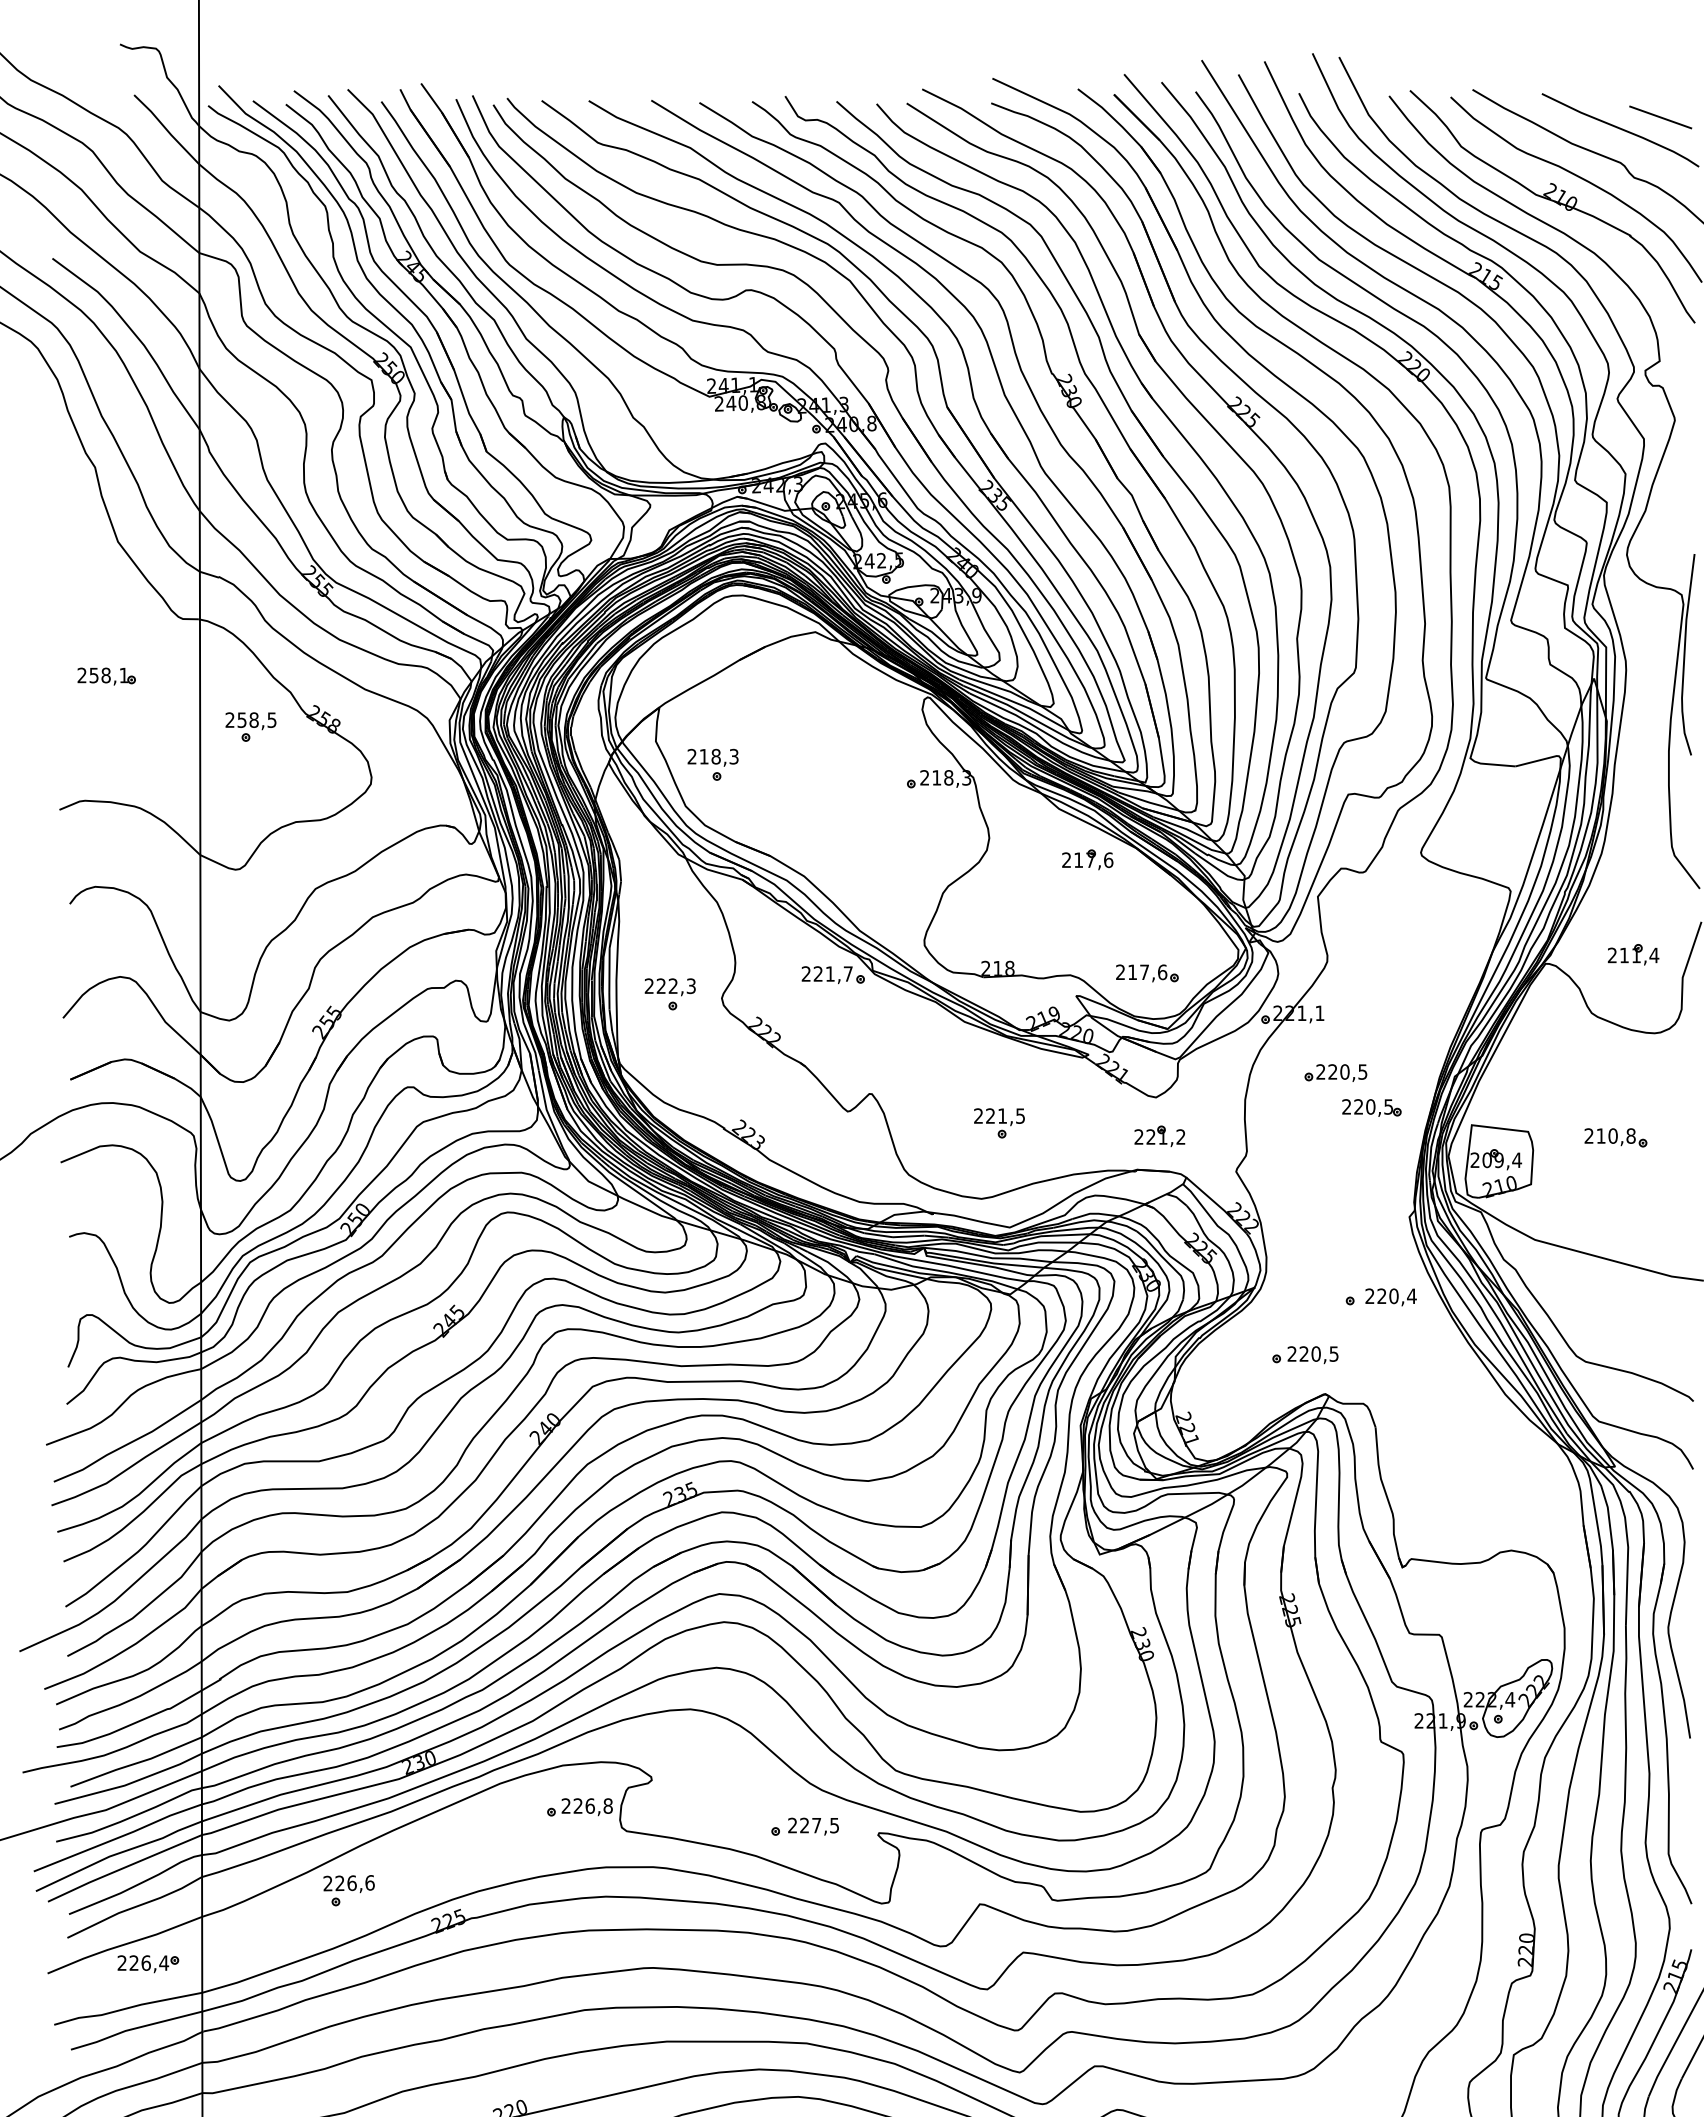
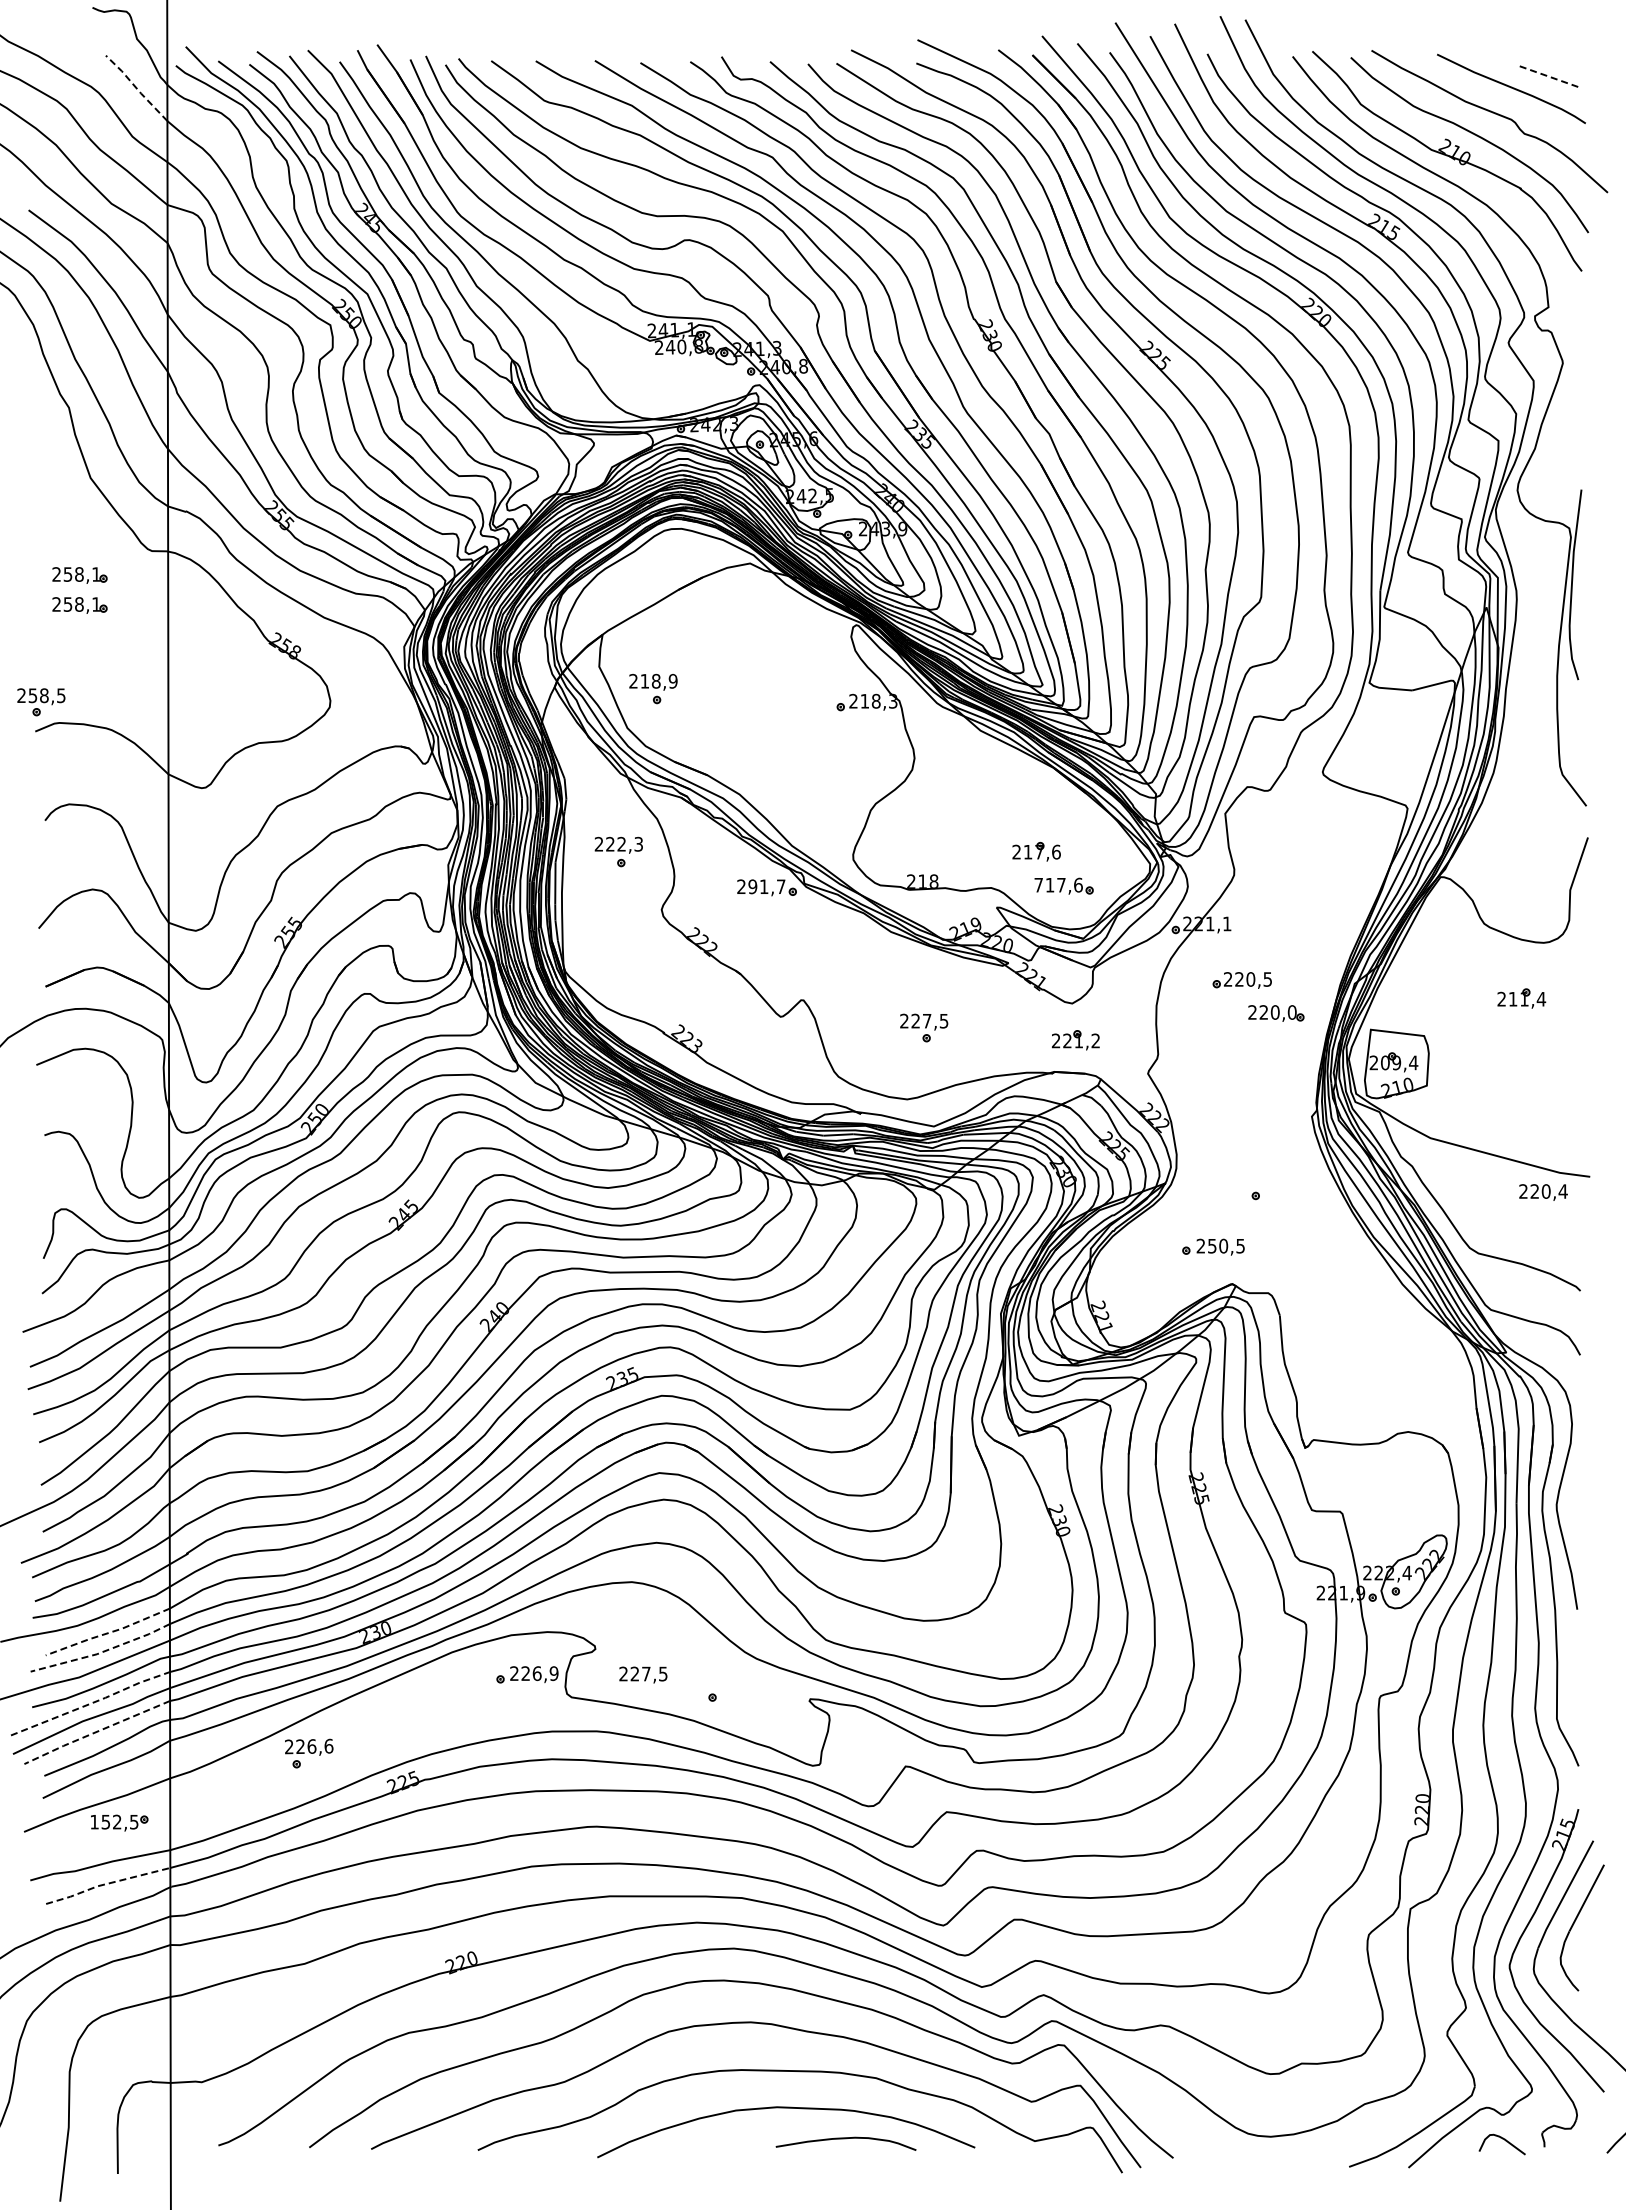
line: (1660, 117) -> (1549, 76), solid -> dashed
line: (166, 129) -> (136, 88), solid -> dashed
part: (106, 644) -> (79, 575), added
part: (251, 727) -> (41, 702), moved
text: (733, 756) -> (672, 681), 218,3 -> 218,9
part: (1087, 859) -> (1036, 851), moved
part: (1633, 954) -> (1521, 998), moved
text: (1120, 971) -> (1038, 884), 217,6 -> 717,6
text: (817, 973) -> (752, 886), 221,7 -> 291,7
part: (669, 993) -> (618, 851), moved
text: (1387, 1106) -> (1291, 1012), 220,5 -> 220,0
text: (1002, 1116) -> (927, 1021), 221,5 -> 227,5
part: (1615, 1137) -> (1506, 1041), removed
text: (1391, 1297) -> (1543, 1192), moved
text: (1304, 1353) -> (1212, 1245), 220,5 -> 250,5
line: (135, 1763) -> (107, 1633), solid -> dashed
line: (129, 1783) -> (101, 1652), solid -> dashed
text: (607, 1805) -> (553, 1673), 226,8 -> 226,9
text: (813, 1826) -> (643, 1674), moved
line: (118, 1837) -> (91, 1703), solid -> dashed
line: (123, 1868) -> (95, 1732), solid -> dashed
text: (143, 1962) -> (114, 1821), 226,4 -> 152,5
line: (134, 2029) -> (106, 1884), solid -> dashed

